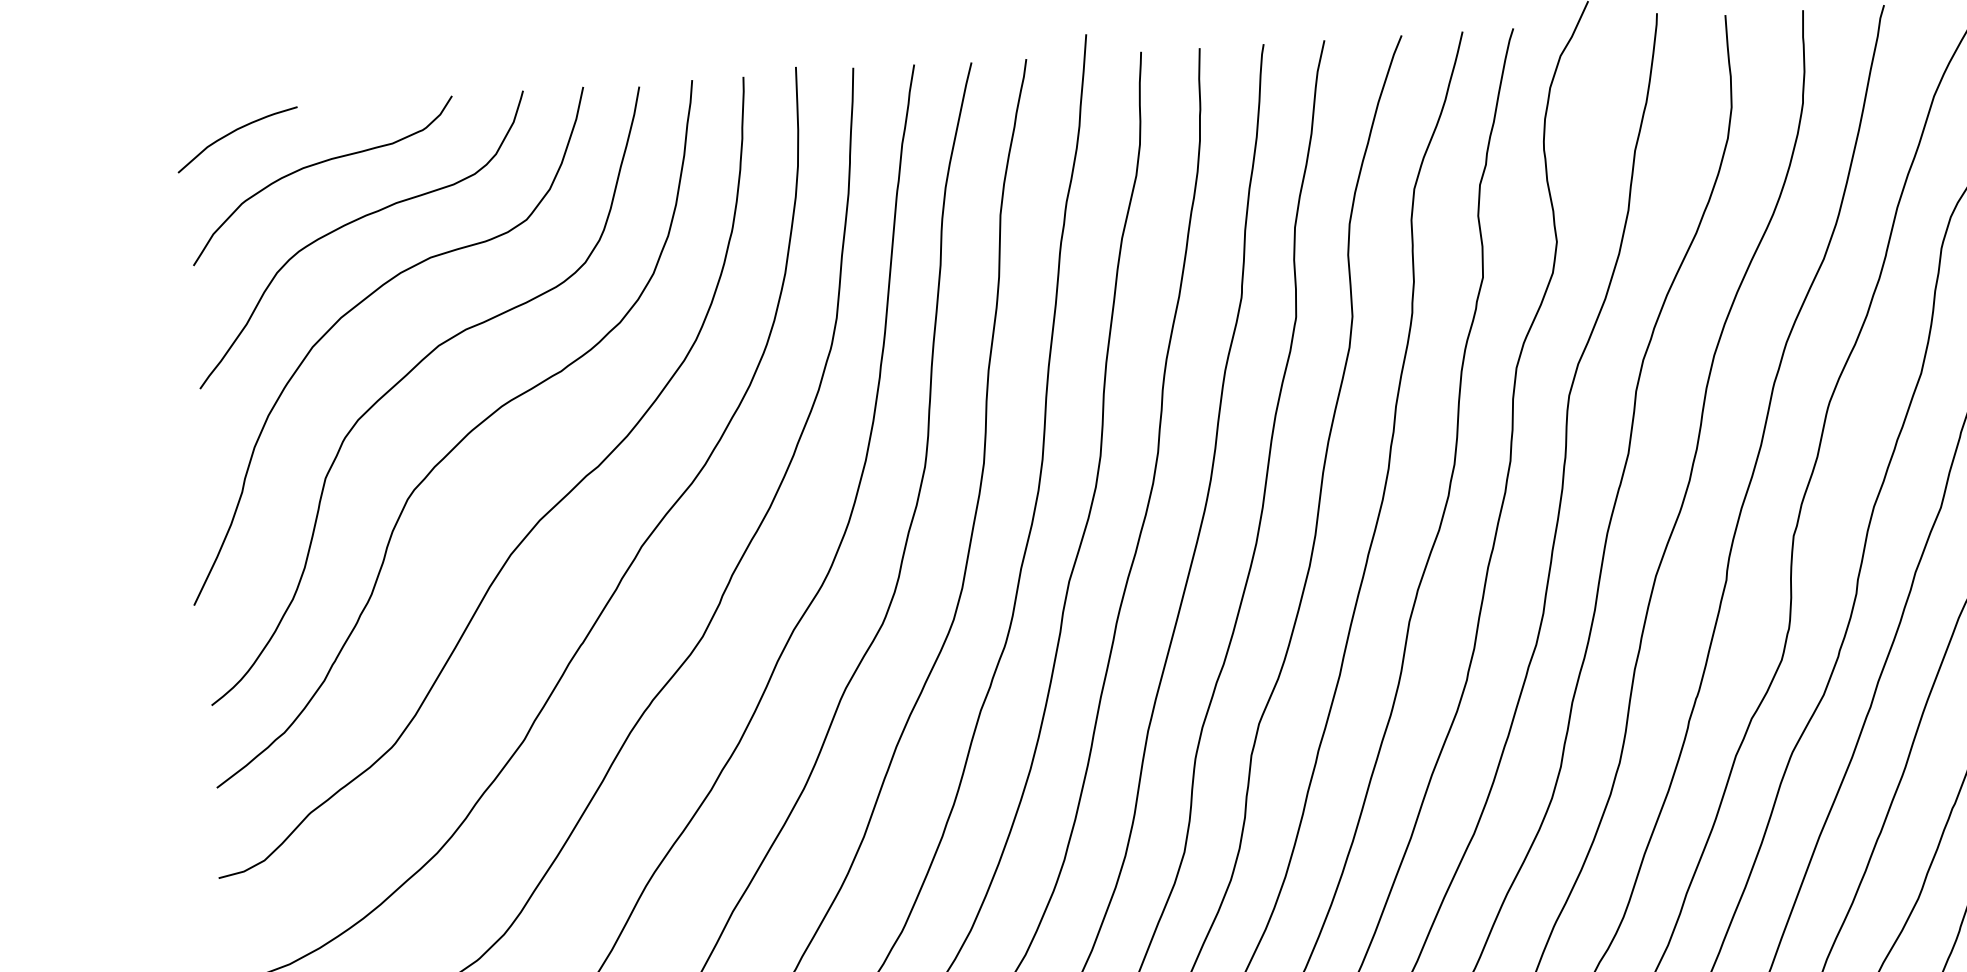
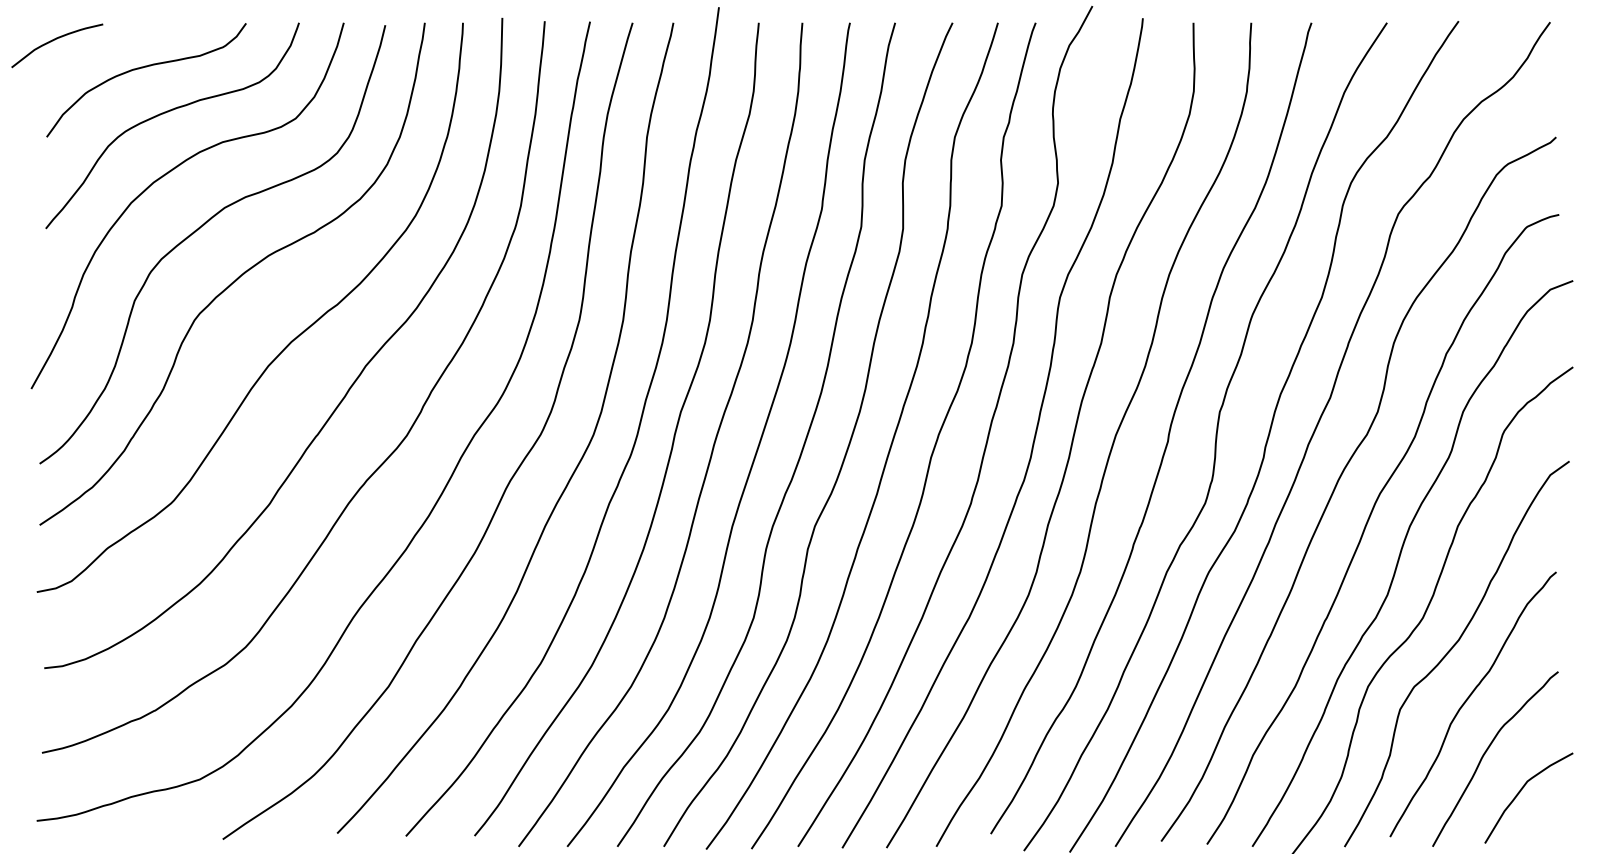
curve: (234, 132) -> (55, 40), moved

